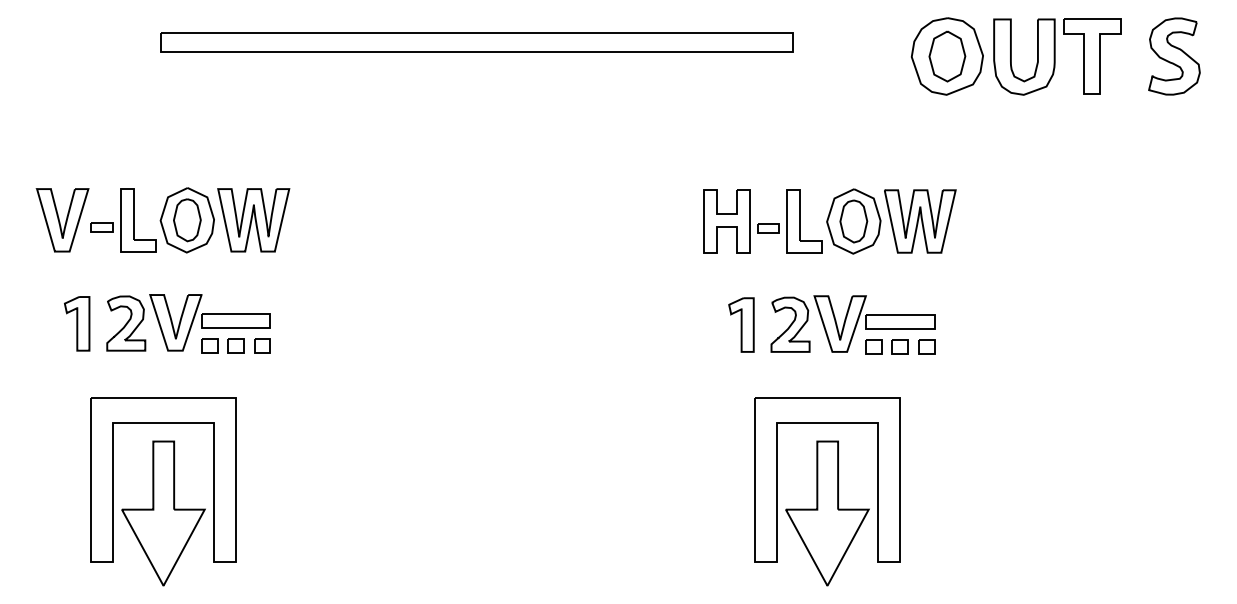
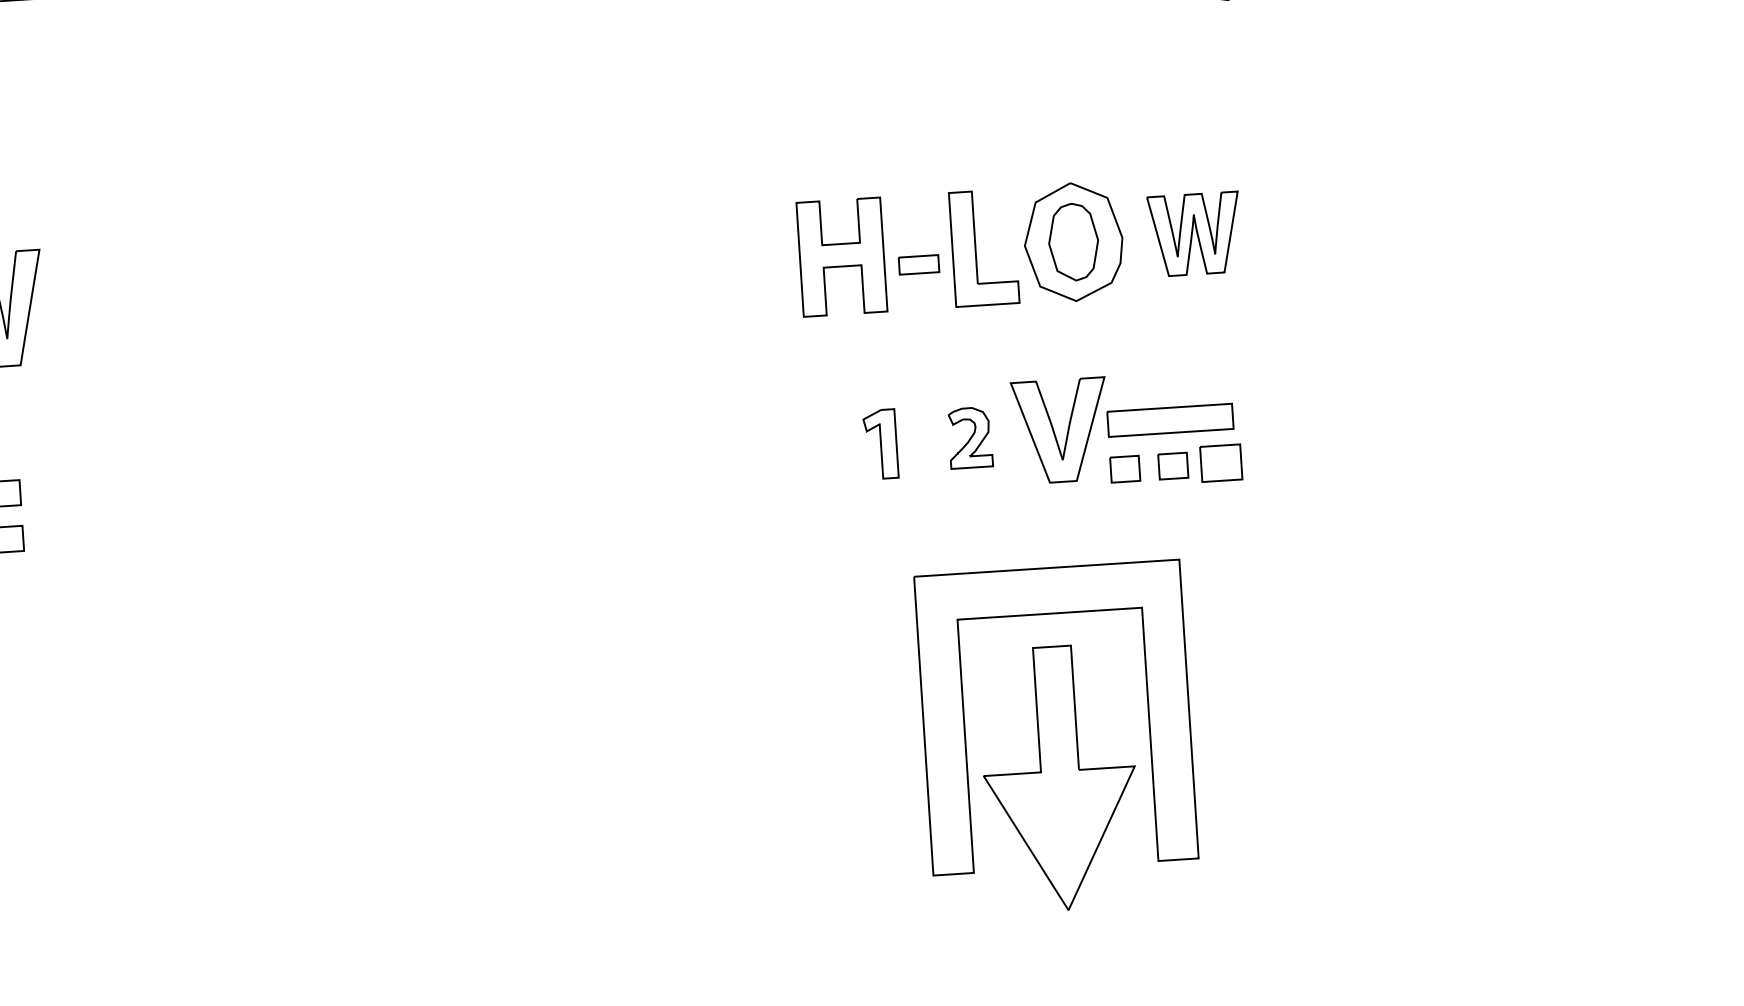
part: (920, 221) -> (1195, 234), size x0.7
part: (741, 324) -> (880, 443), size x0.7
part: (790, 324) -> (970, 437), size x0.6
part: (926, 346) -> (1221, 461), size x1.4

